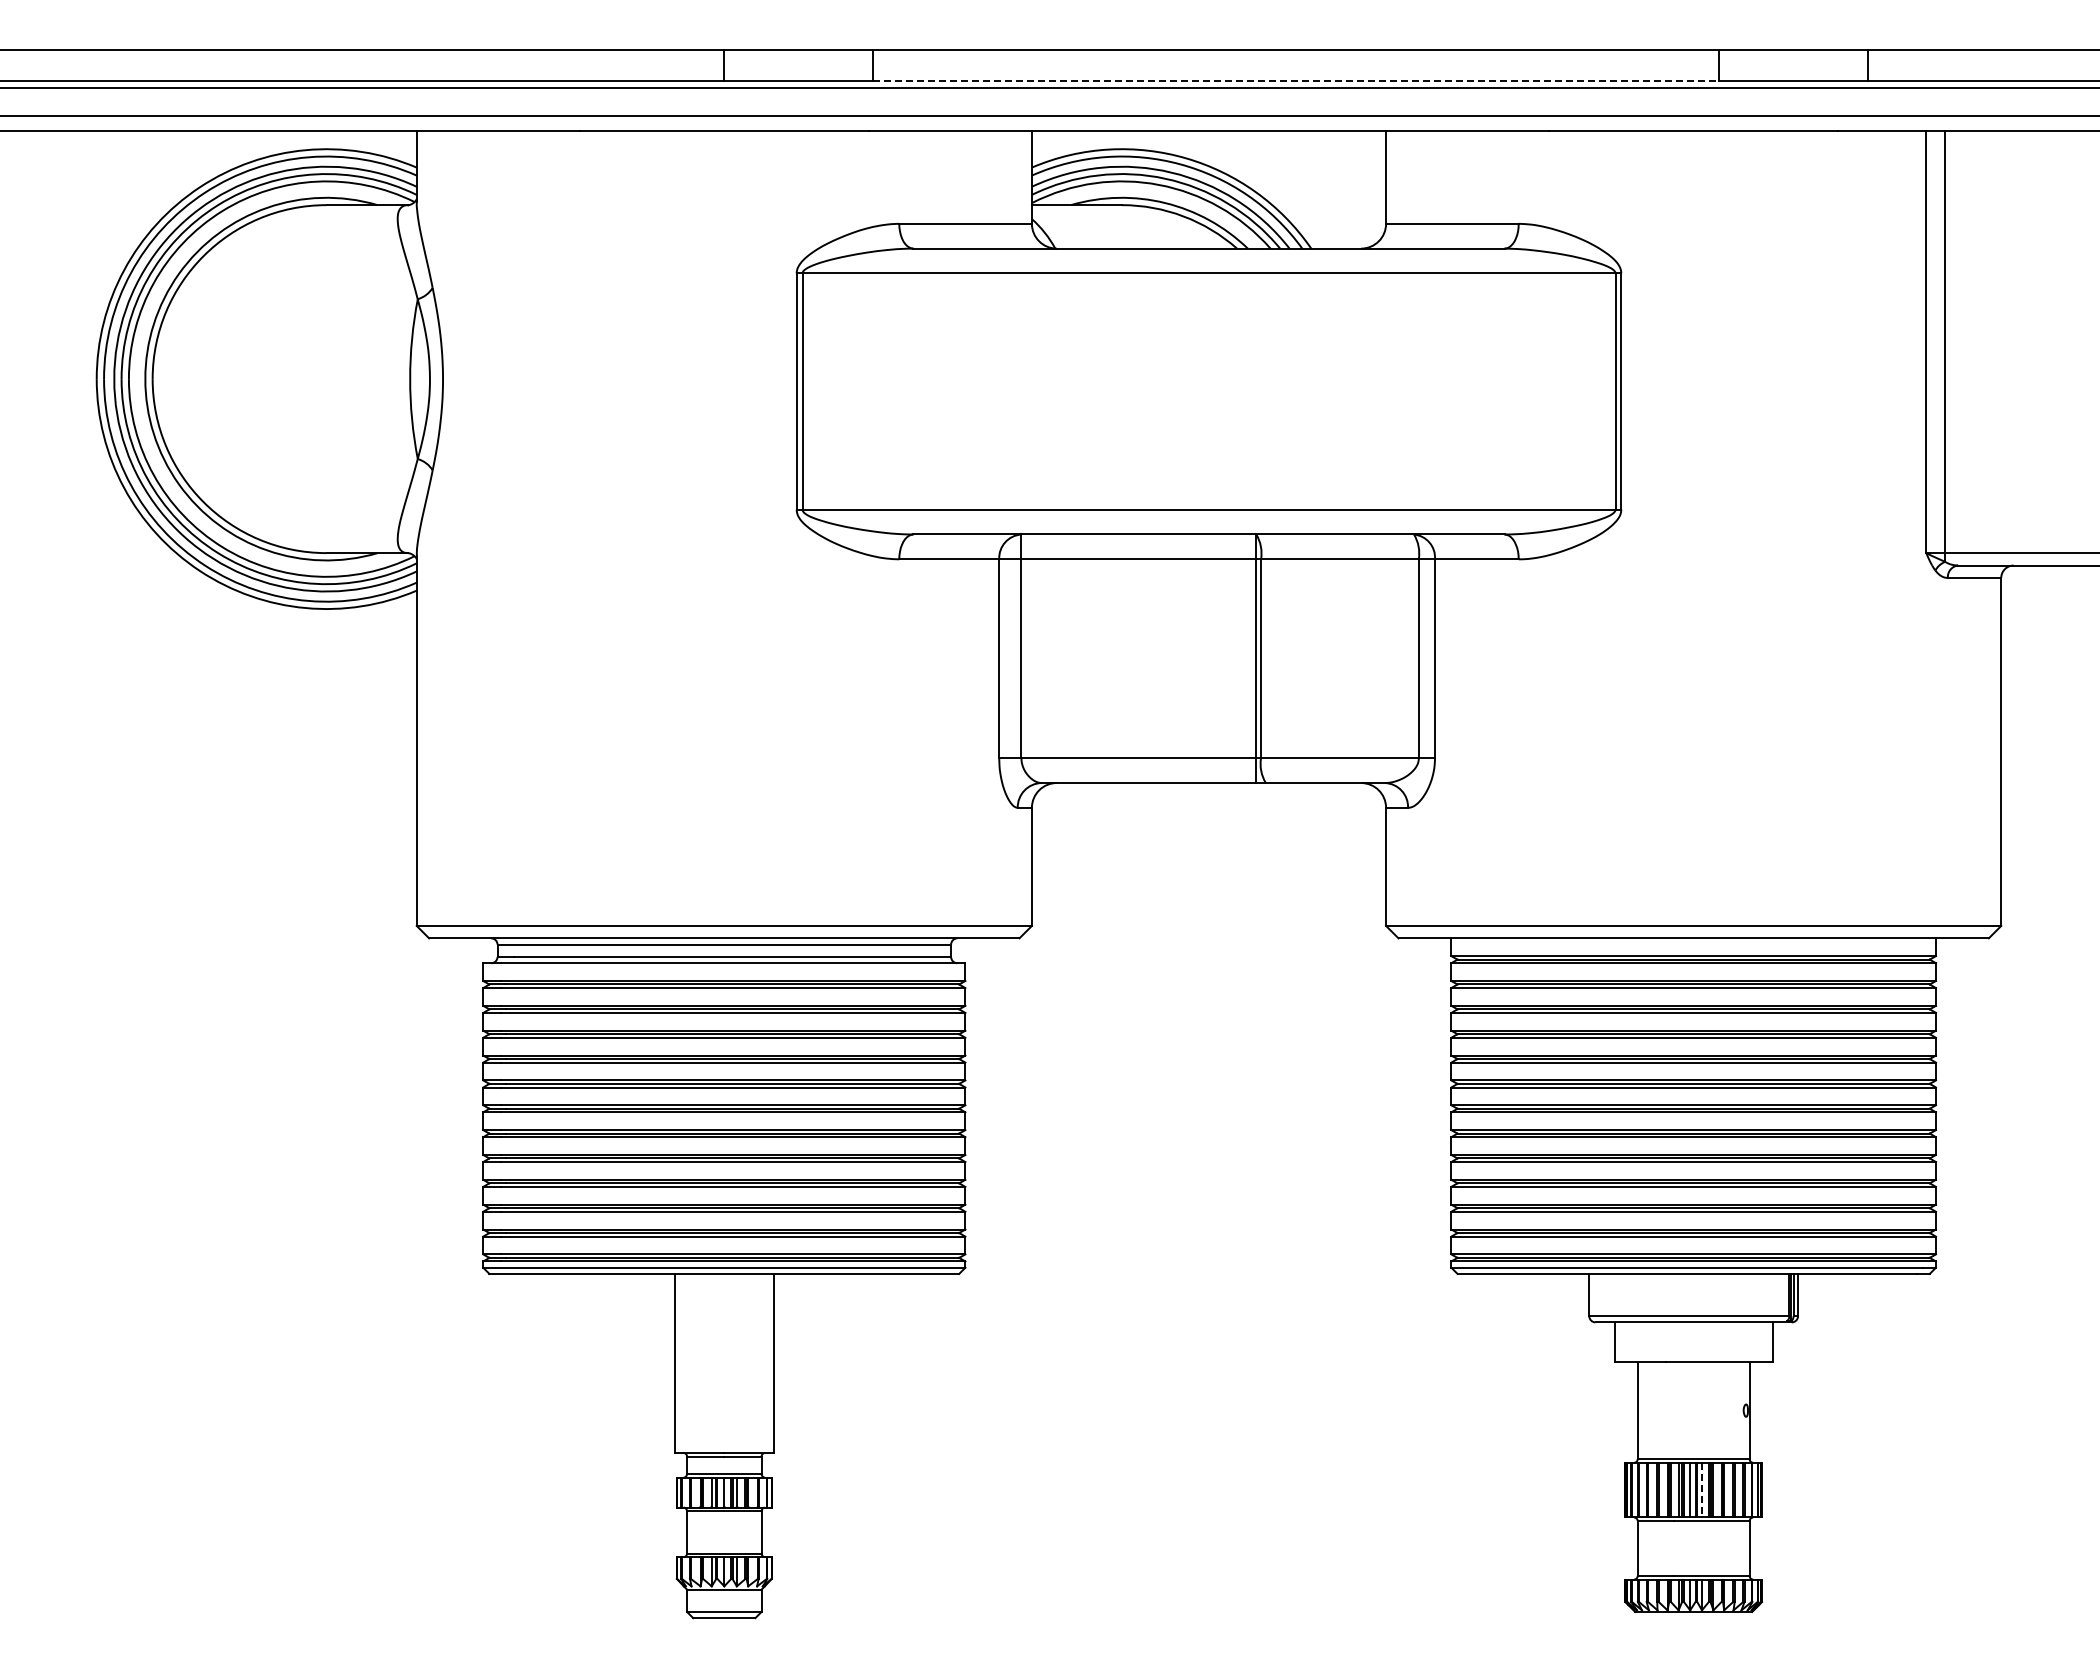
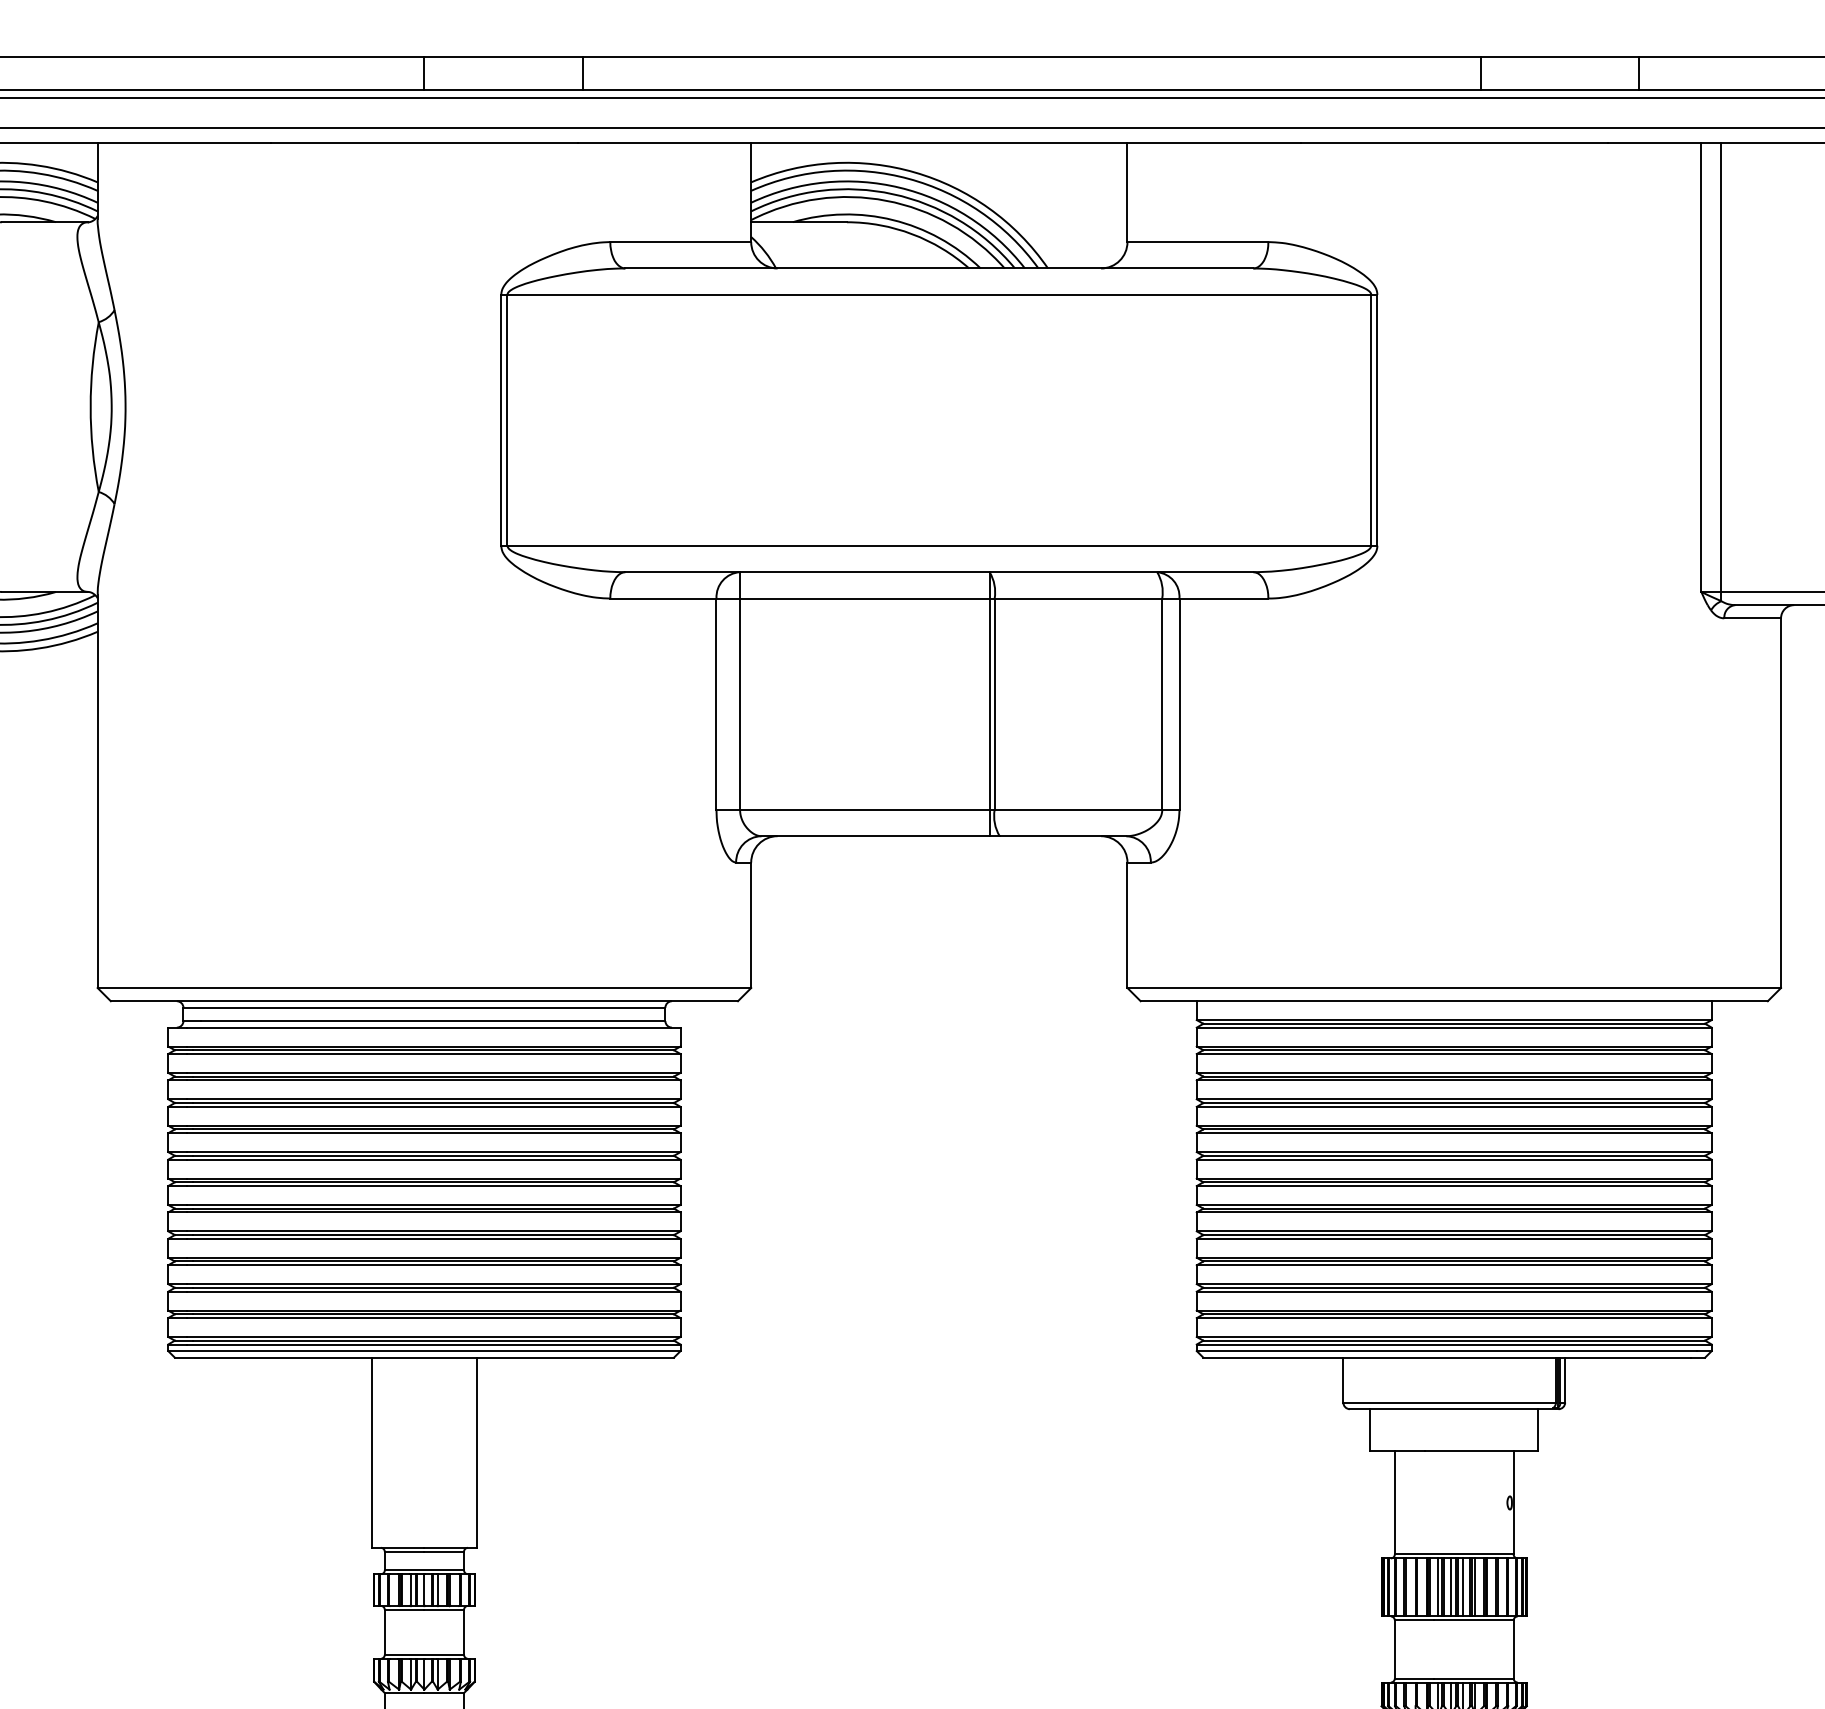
line: (1295, 80) -> (1031, 89), dashed -> solid
line: (1702, 1490) -> (1463, 1587), dashed -> solid

